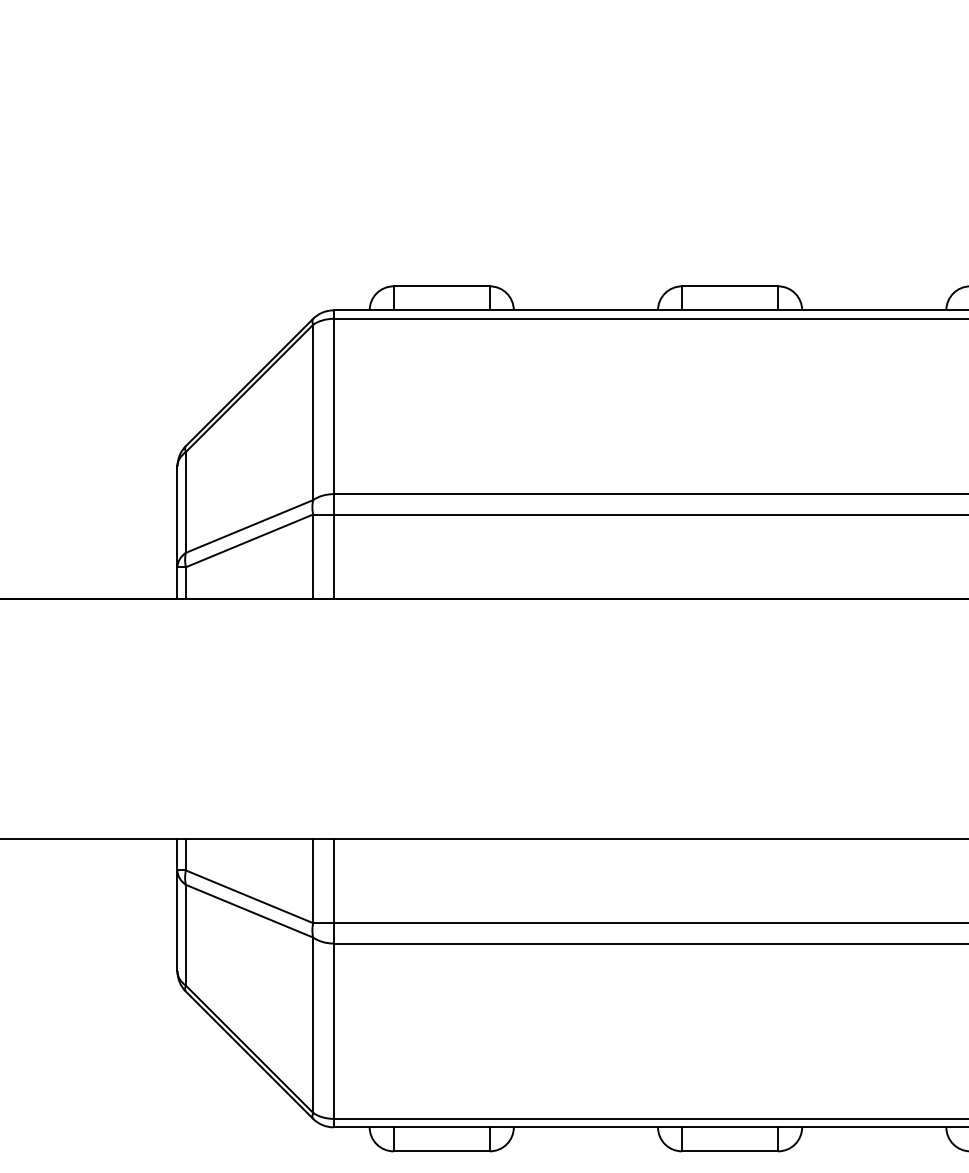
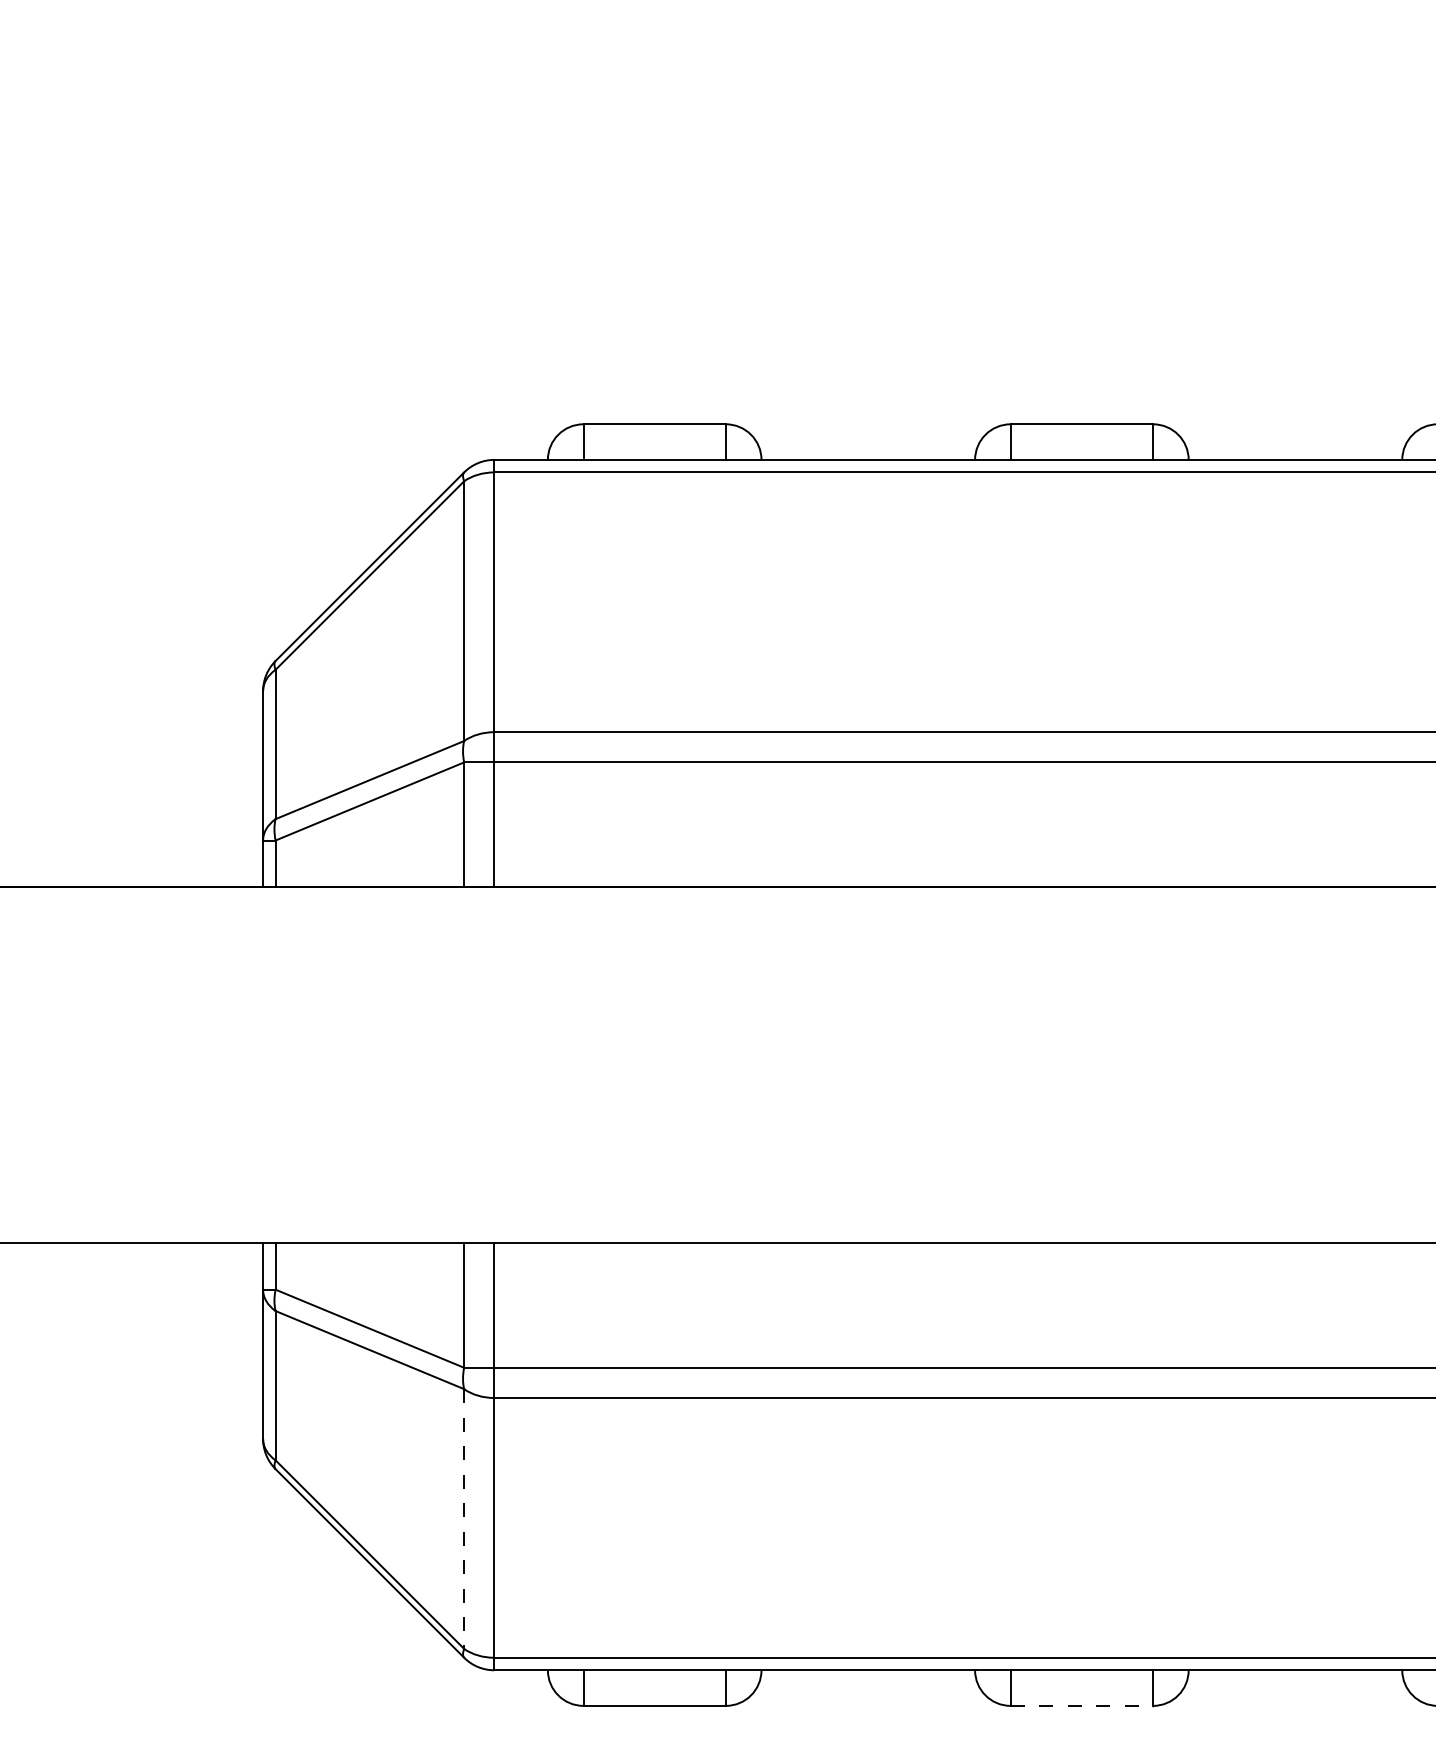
line: (313, 1025) -> (464, 1519), solid -> dashed
line: (730, 1151) -> (1082, 1706), solid -> dashed

